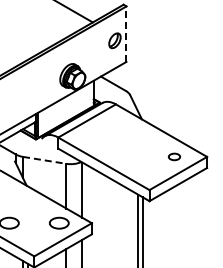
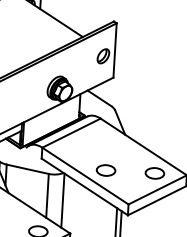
line: (126, 34) -> (115, 50), dashed -> solid
part: (124, 156) -> (106, 170), added
part: (174, 156) -> (154, 173), size x1.67
line: (44, 160) -> (27, 169), dashed -> solid

